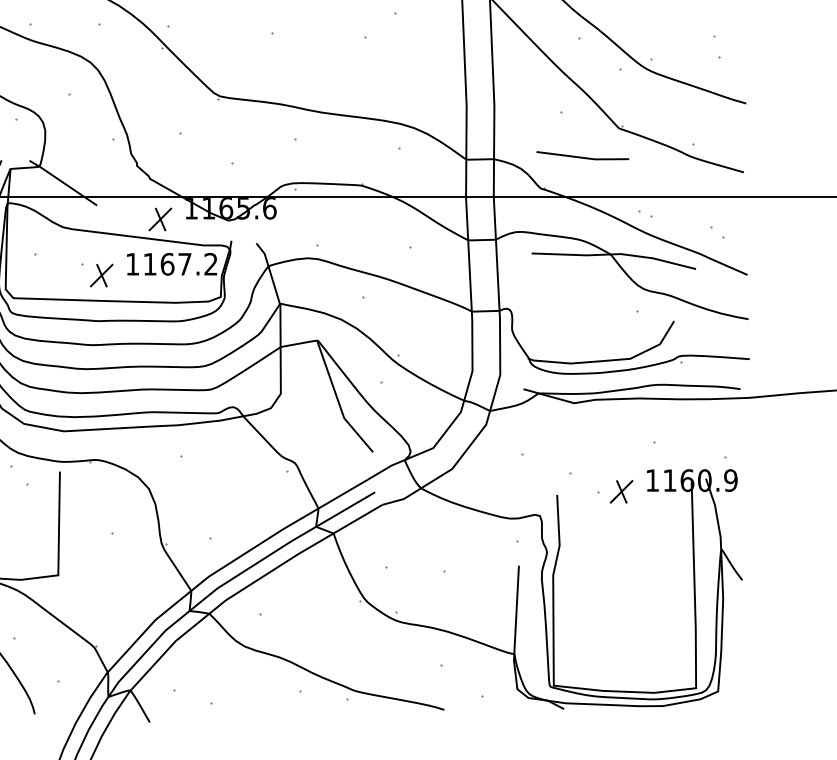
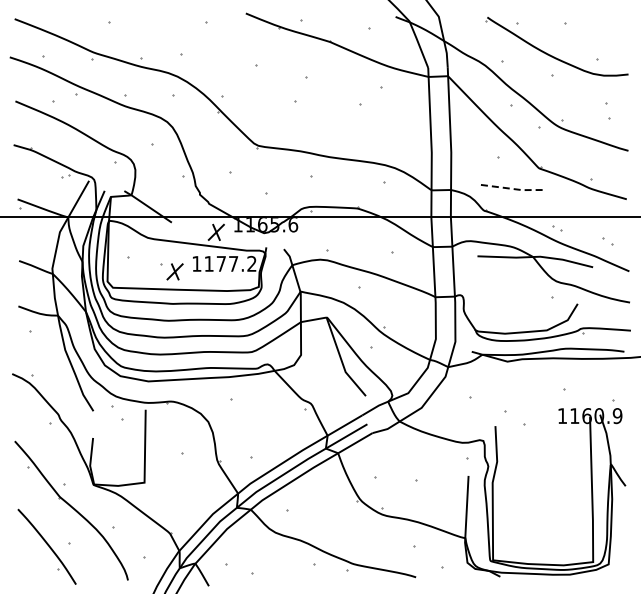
line: (584, 158) -> (514, 189), solid -> dashed
text: (167, 263) -> (221, 263), 1167.2 -> 1177.2
part: (621, 491) -> (540, 423), removed

